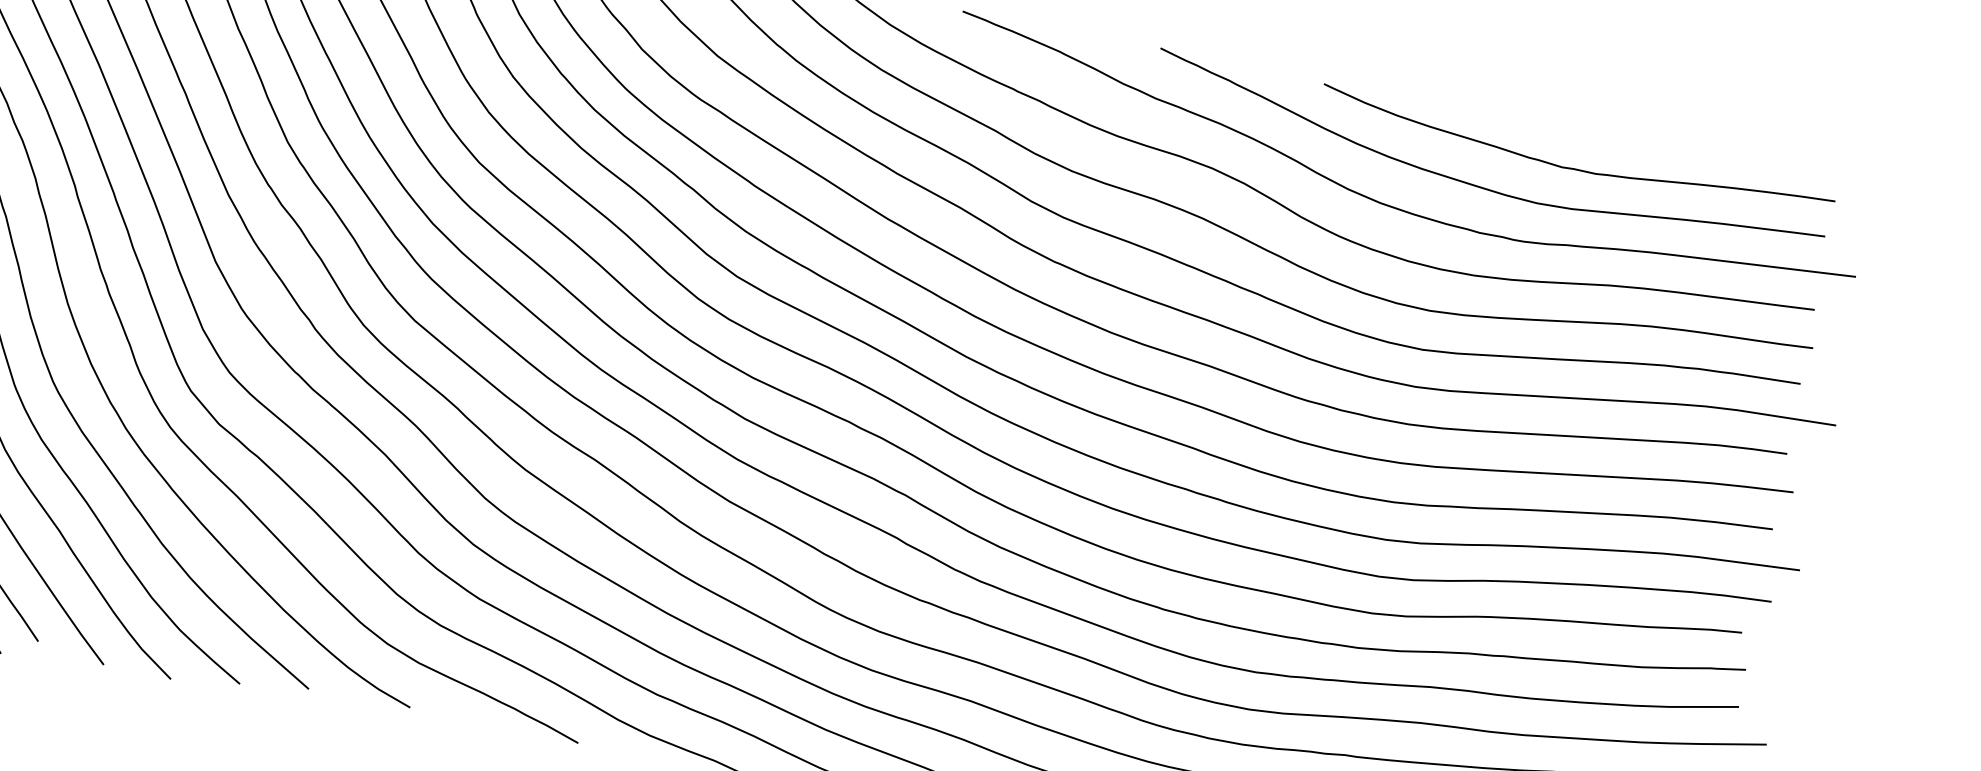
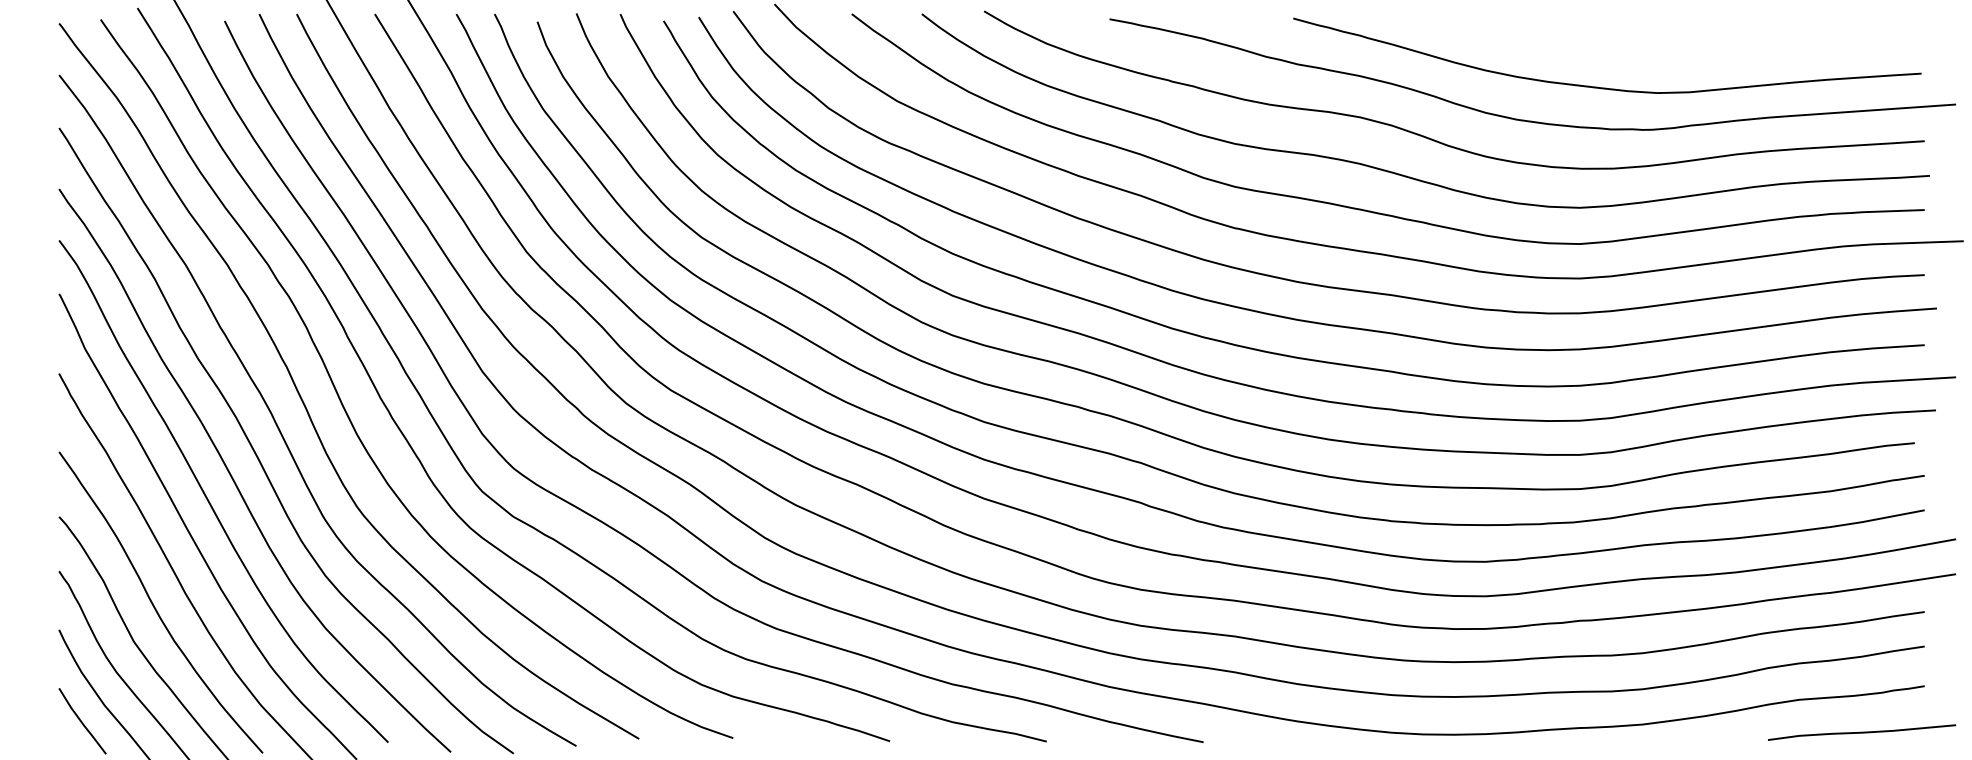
curve: (1574, 168) -> (1685, 55), removed

